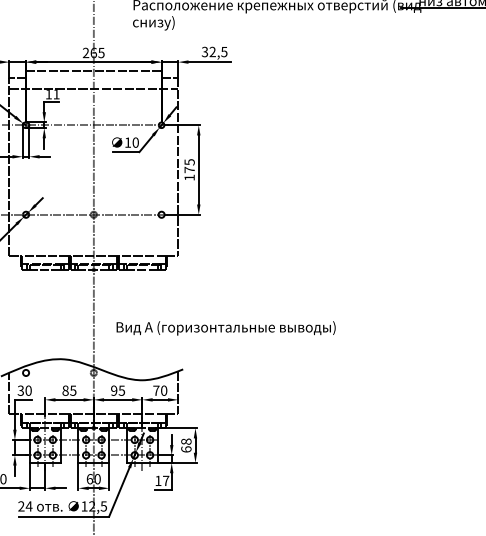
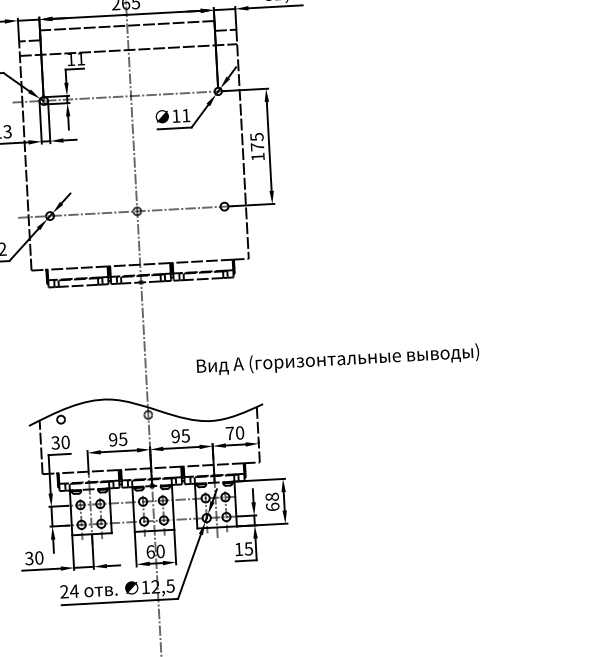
text: (135, 142) -> (185, 115), 10 -> 11
text: (225, 328) -> (337, 360), moved
text: (65, 390) -> (113, 439), 85 -> 95
text: (166, 480) -> (249, 548), 17 -> 15

